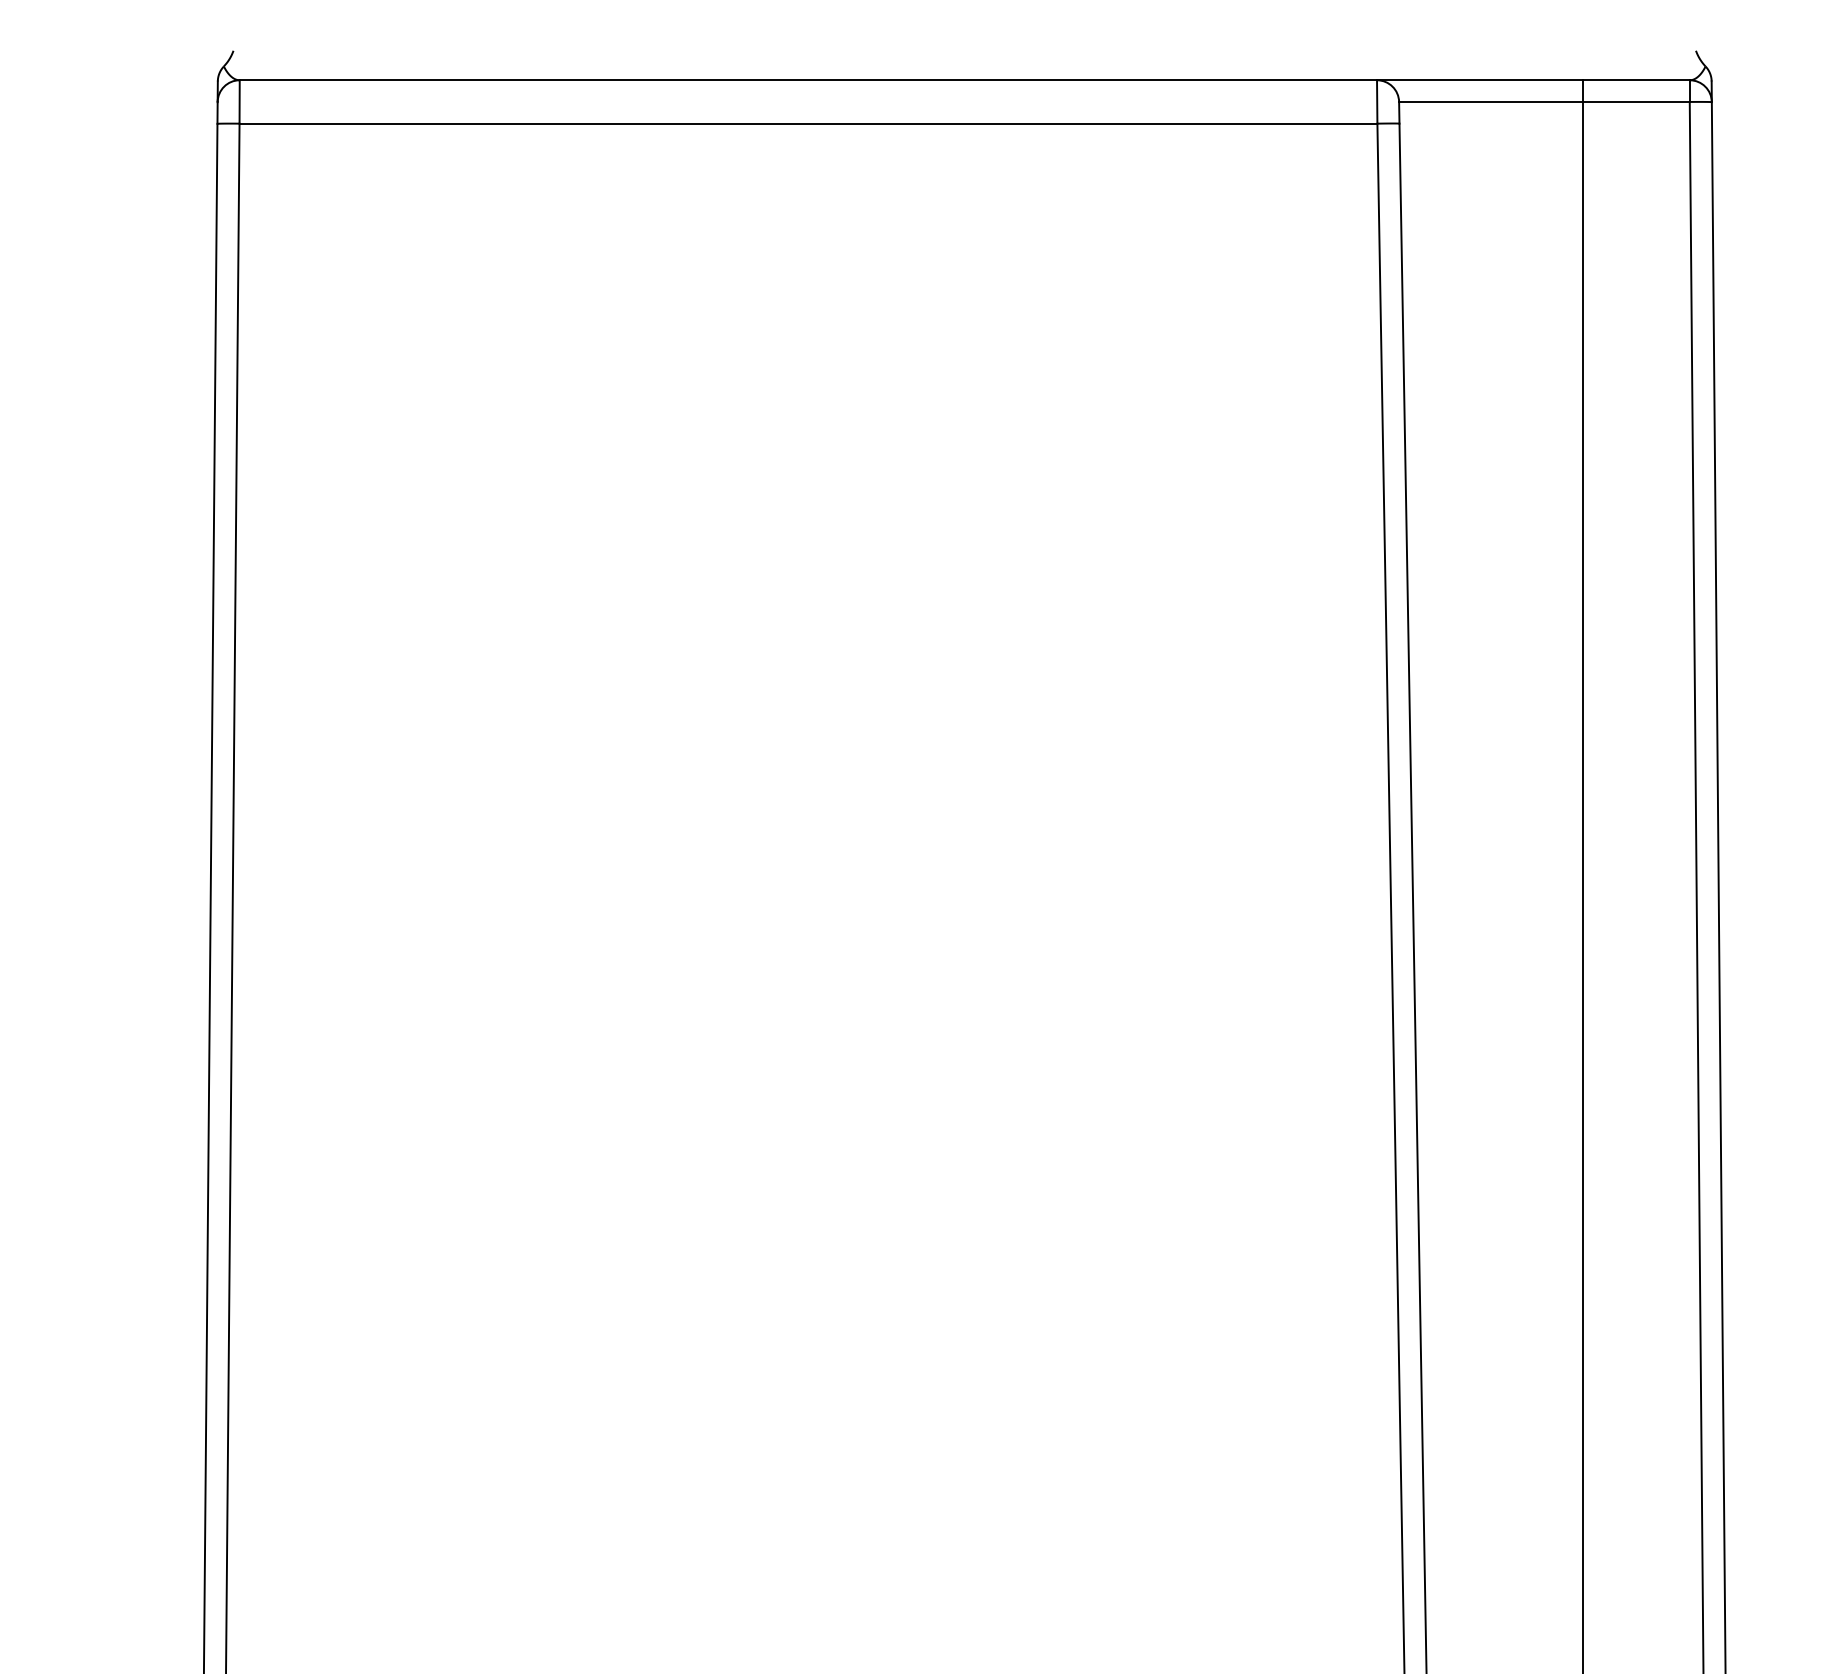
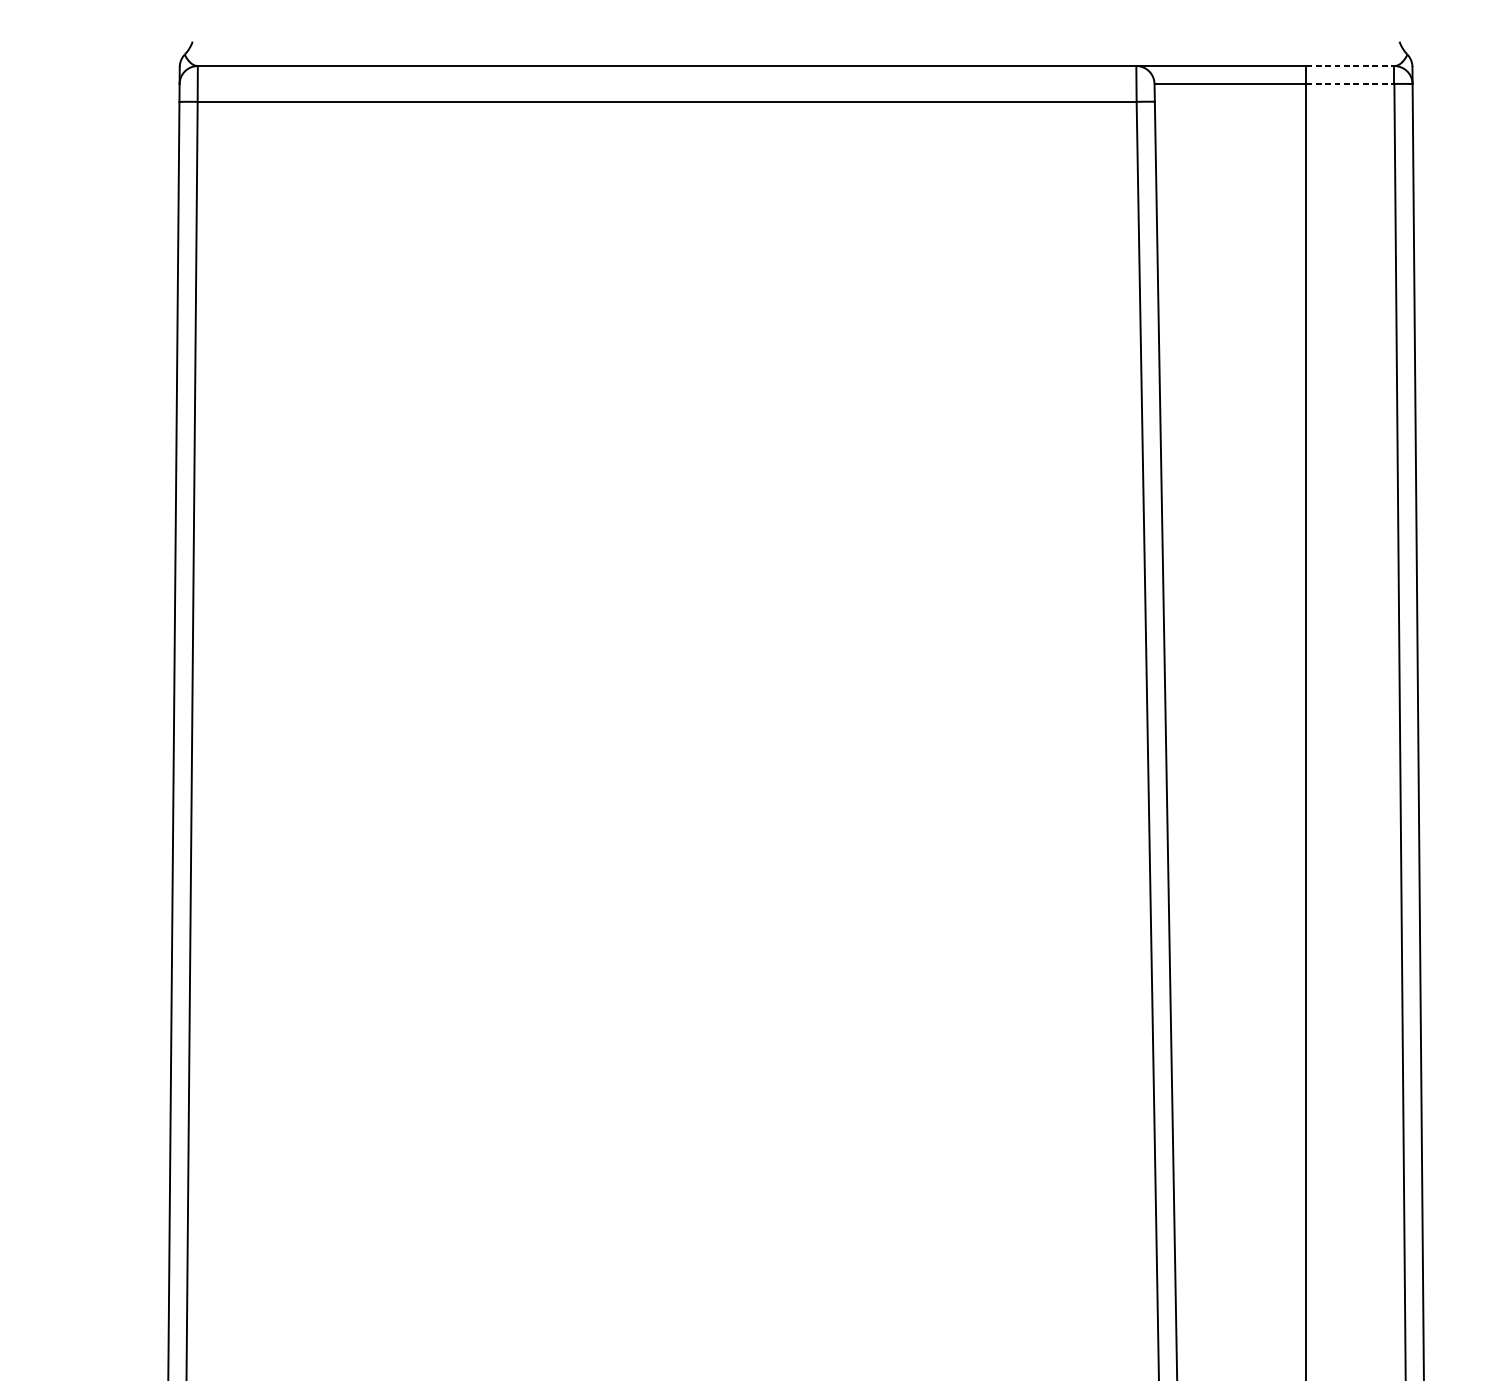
line: (1636, 80) -> (1350, 66), solid -> dashed
line: (1636, 101) -> (1350, 83), solid -> dashed

